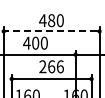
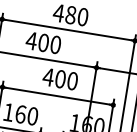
line: (51, 31) -> (68, 30), dashed -> solid
text: (51, 66) -> (60, 78), 266 -> 400

